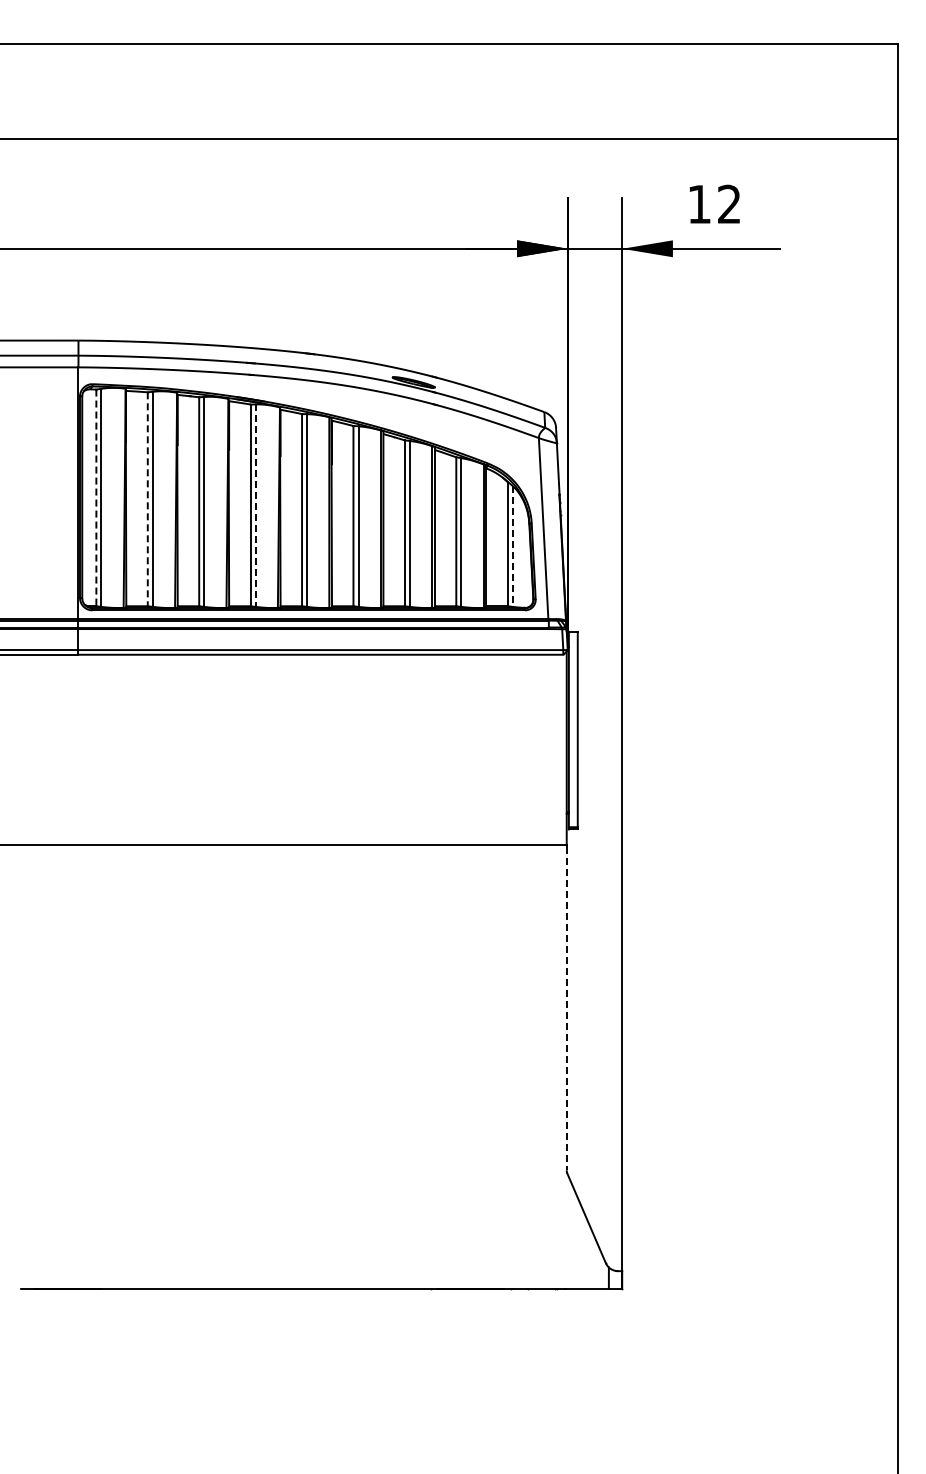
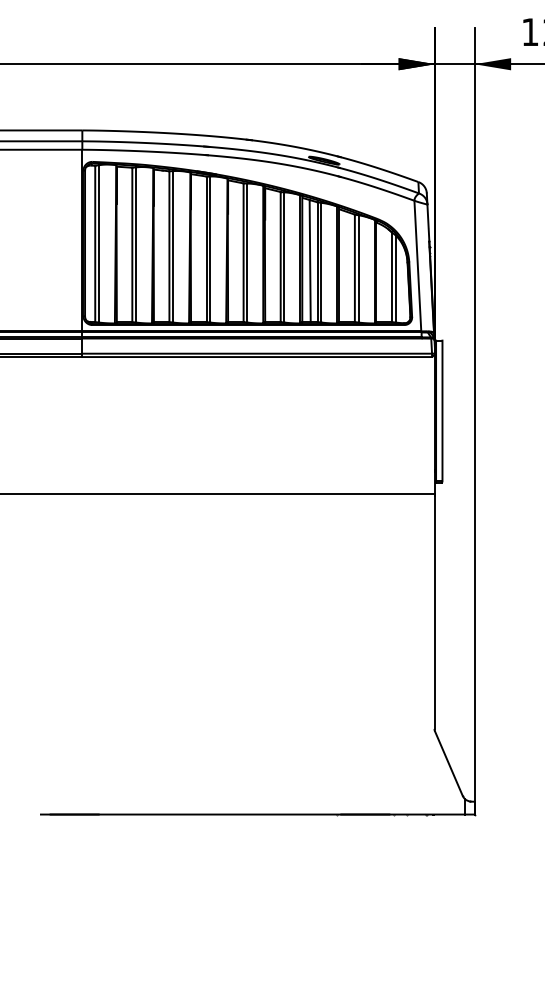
line: (96, 498) -> (95, 244), dashed -> solid
line: (147, 499) -> (132, 245), dashed -> solid
line: (255, 506) -> (210, 250), dashed -> solid
line: (394, 521) -> (310, 260), added
line: (512, 547) -> (395, 279), dashed -> solid
line: (566, 1009) -> (434, 612), dashed -> solid

